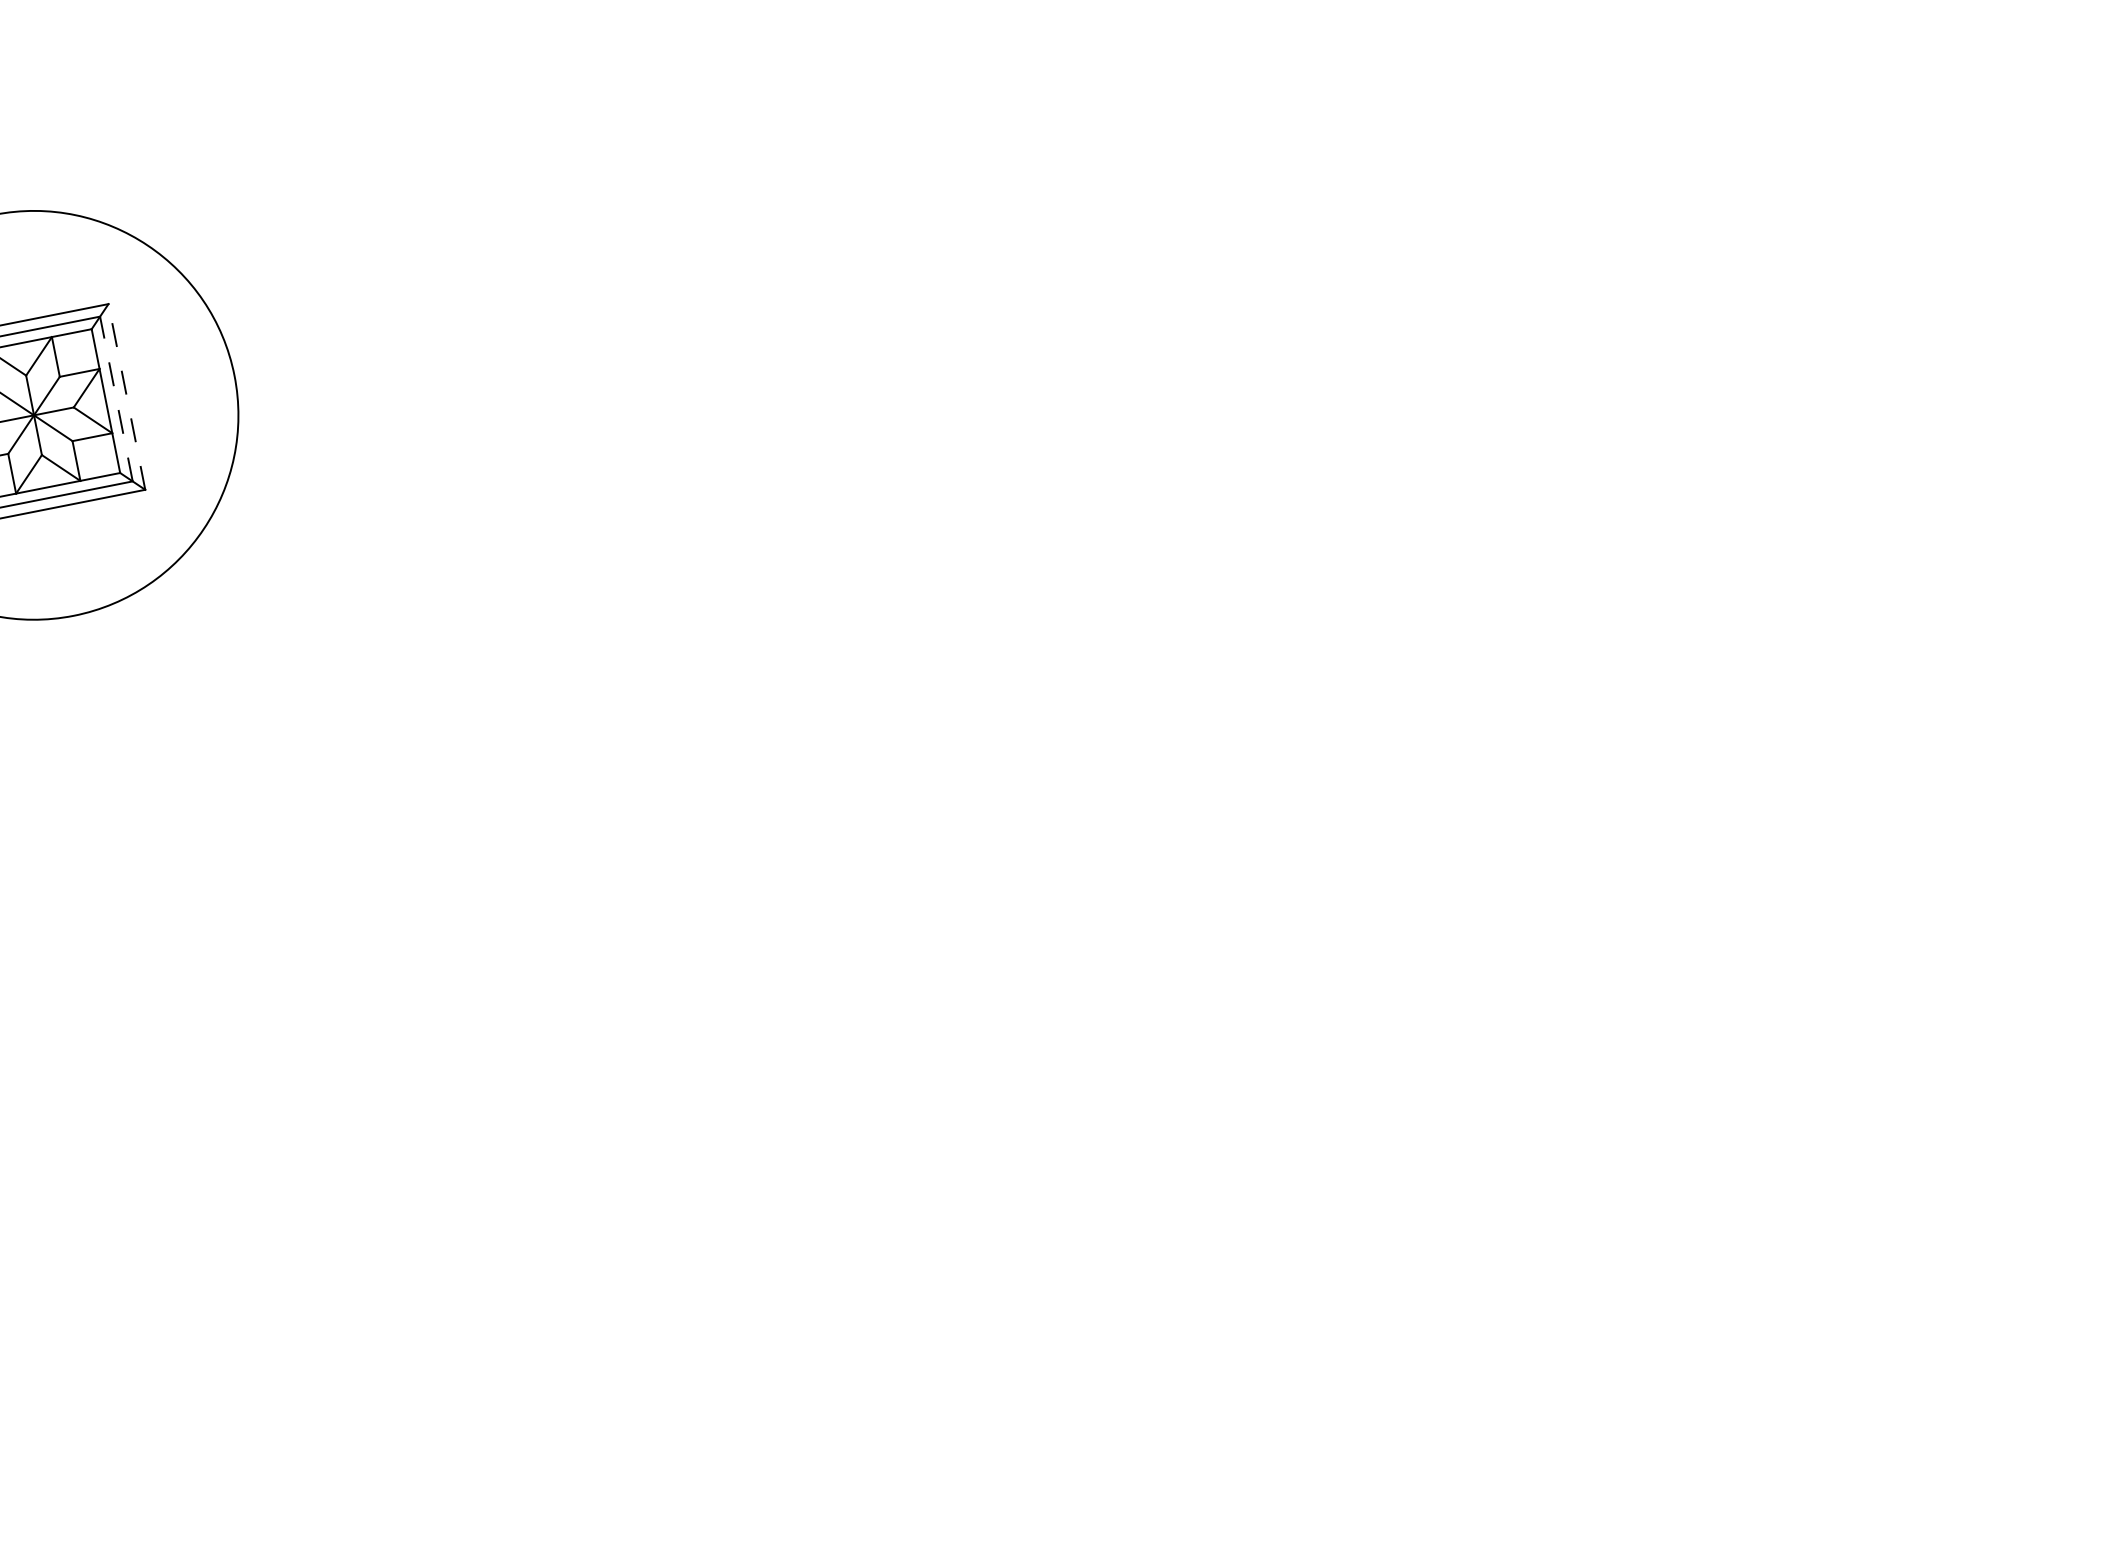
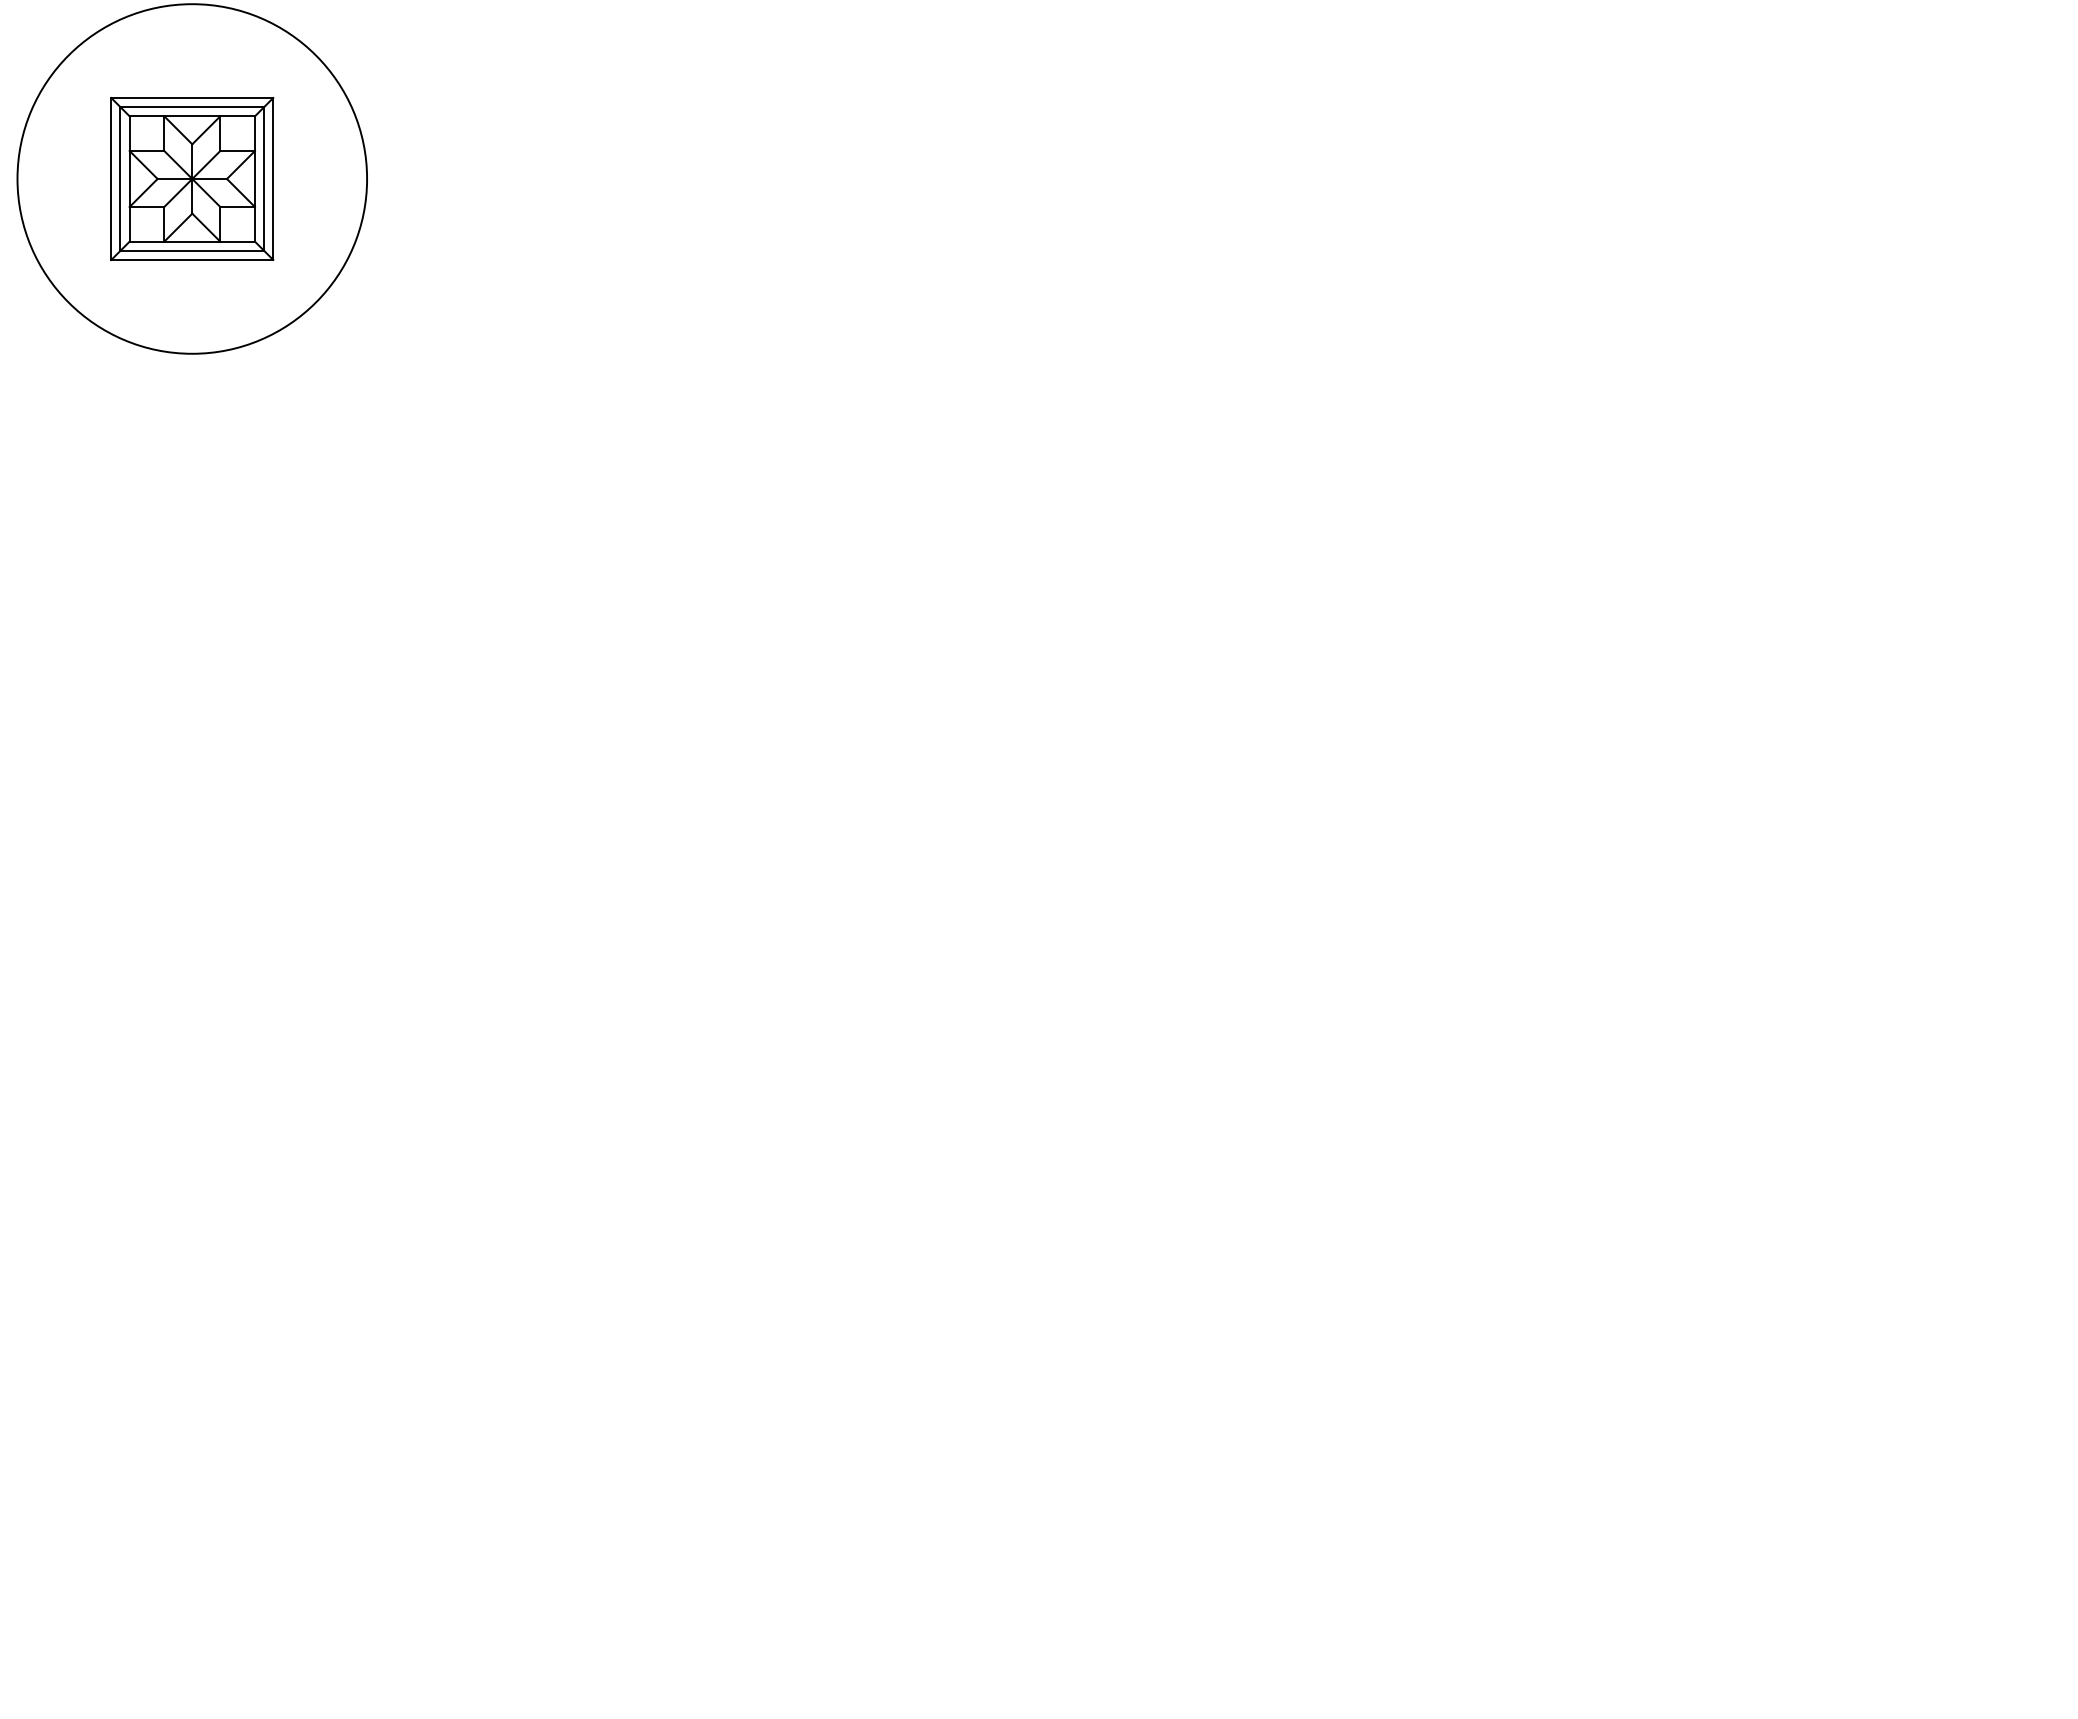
line: (127, 397) -> (273, 179), dashed -> solid
line: (116, 399) -> (264, 179), dashed -> solid

